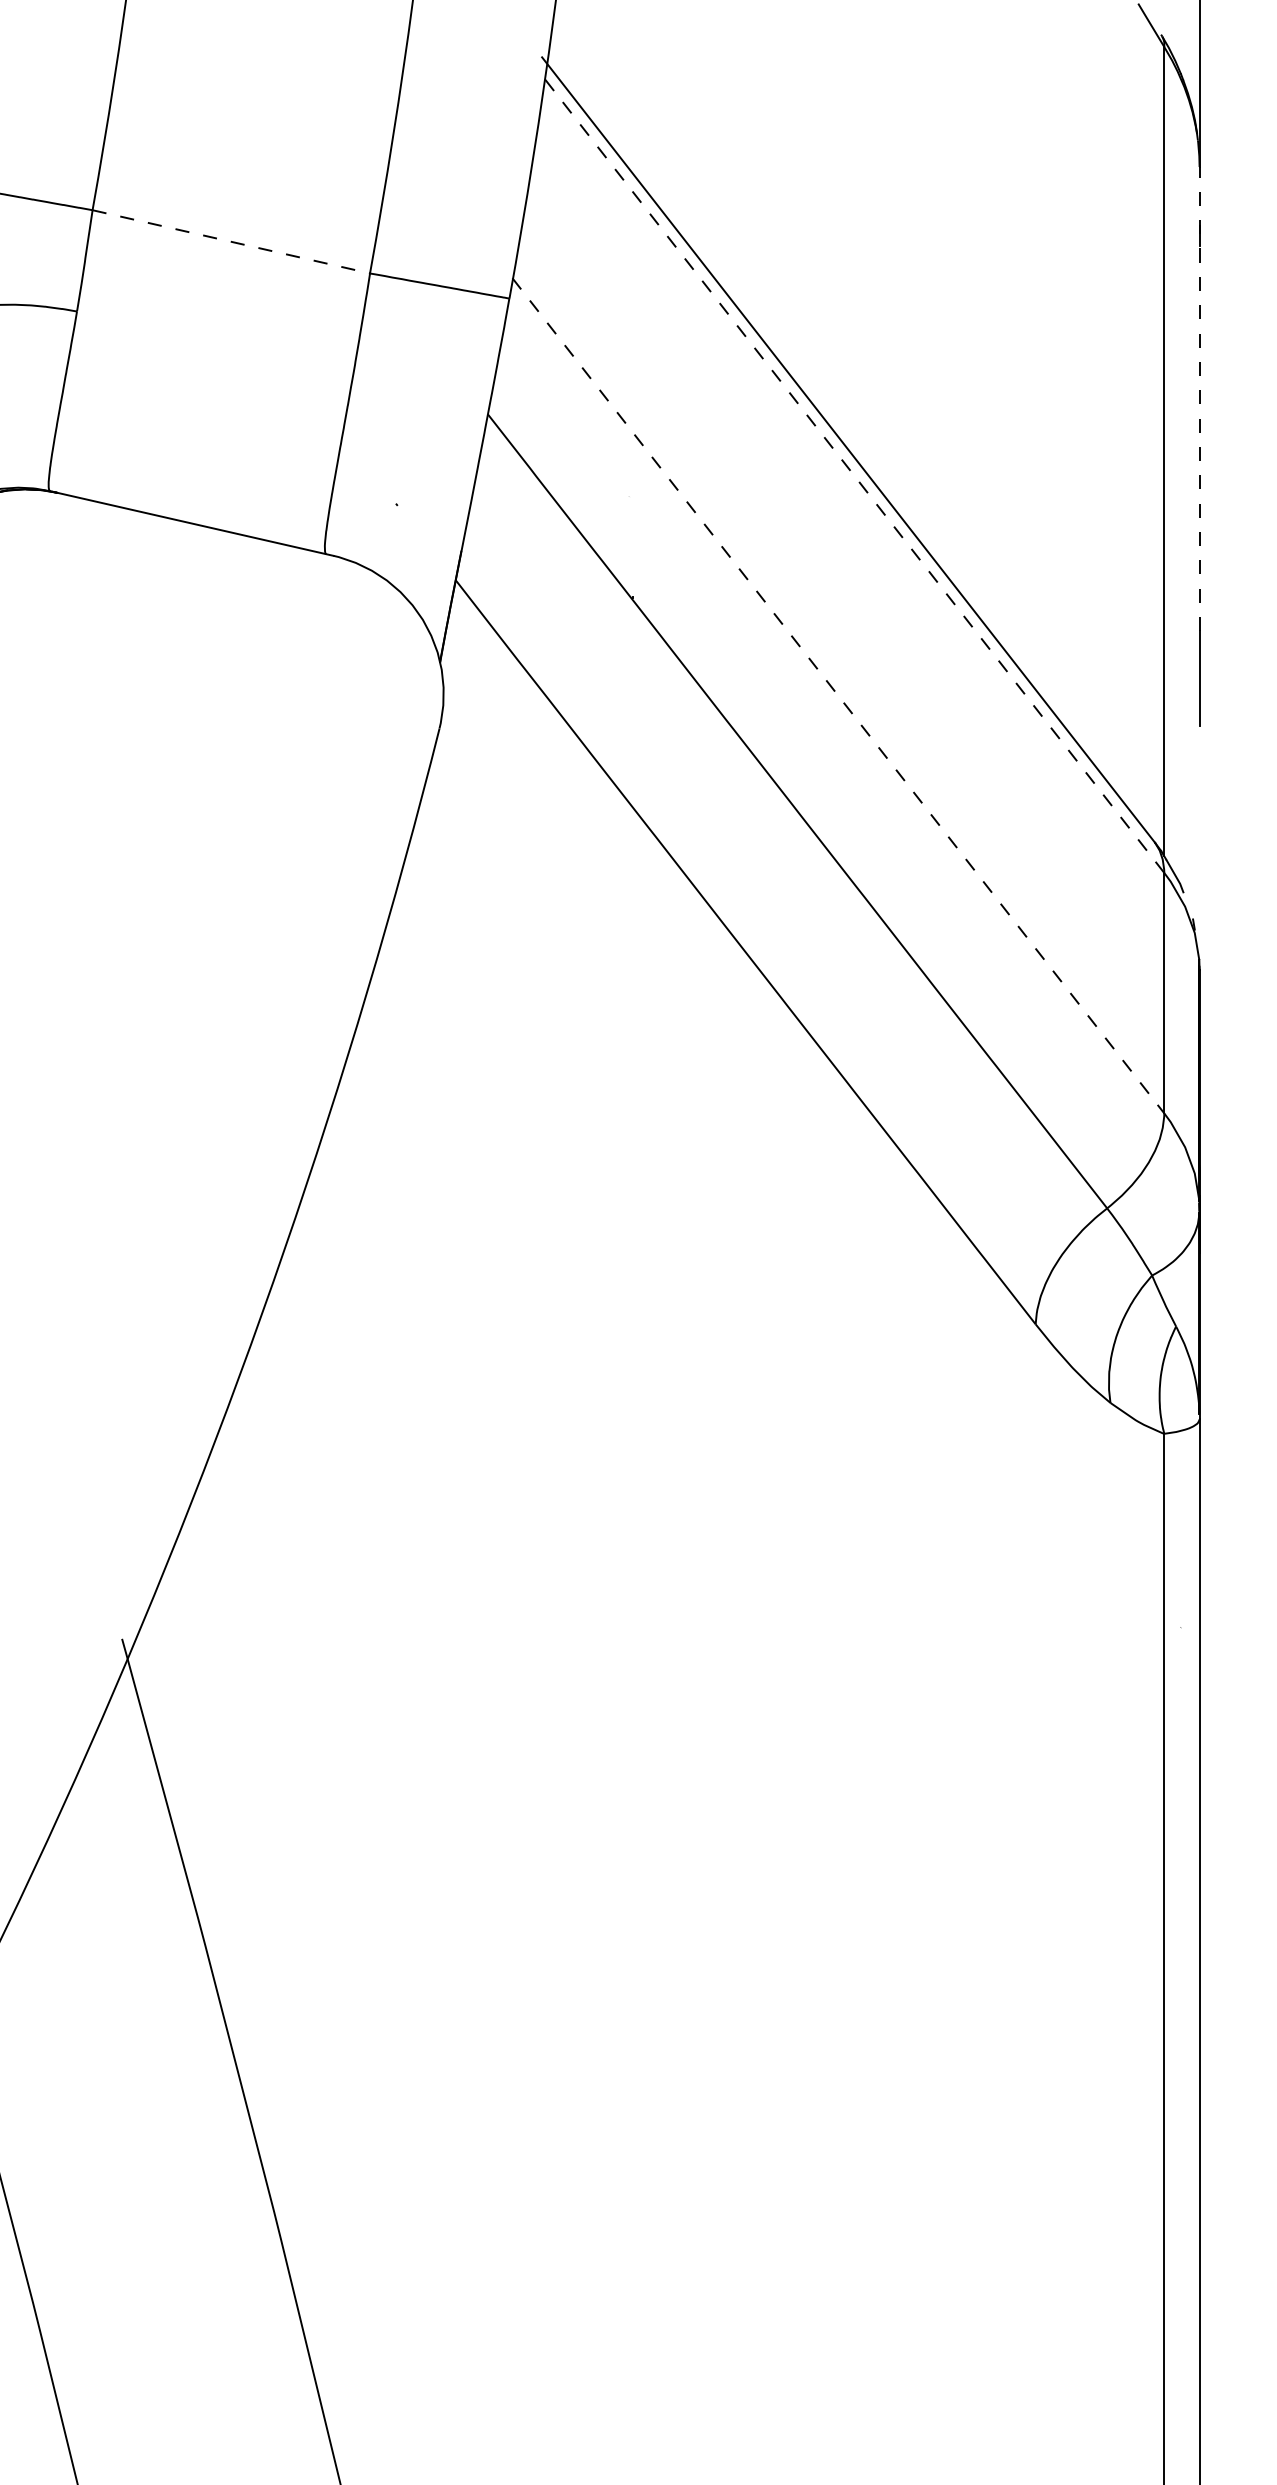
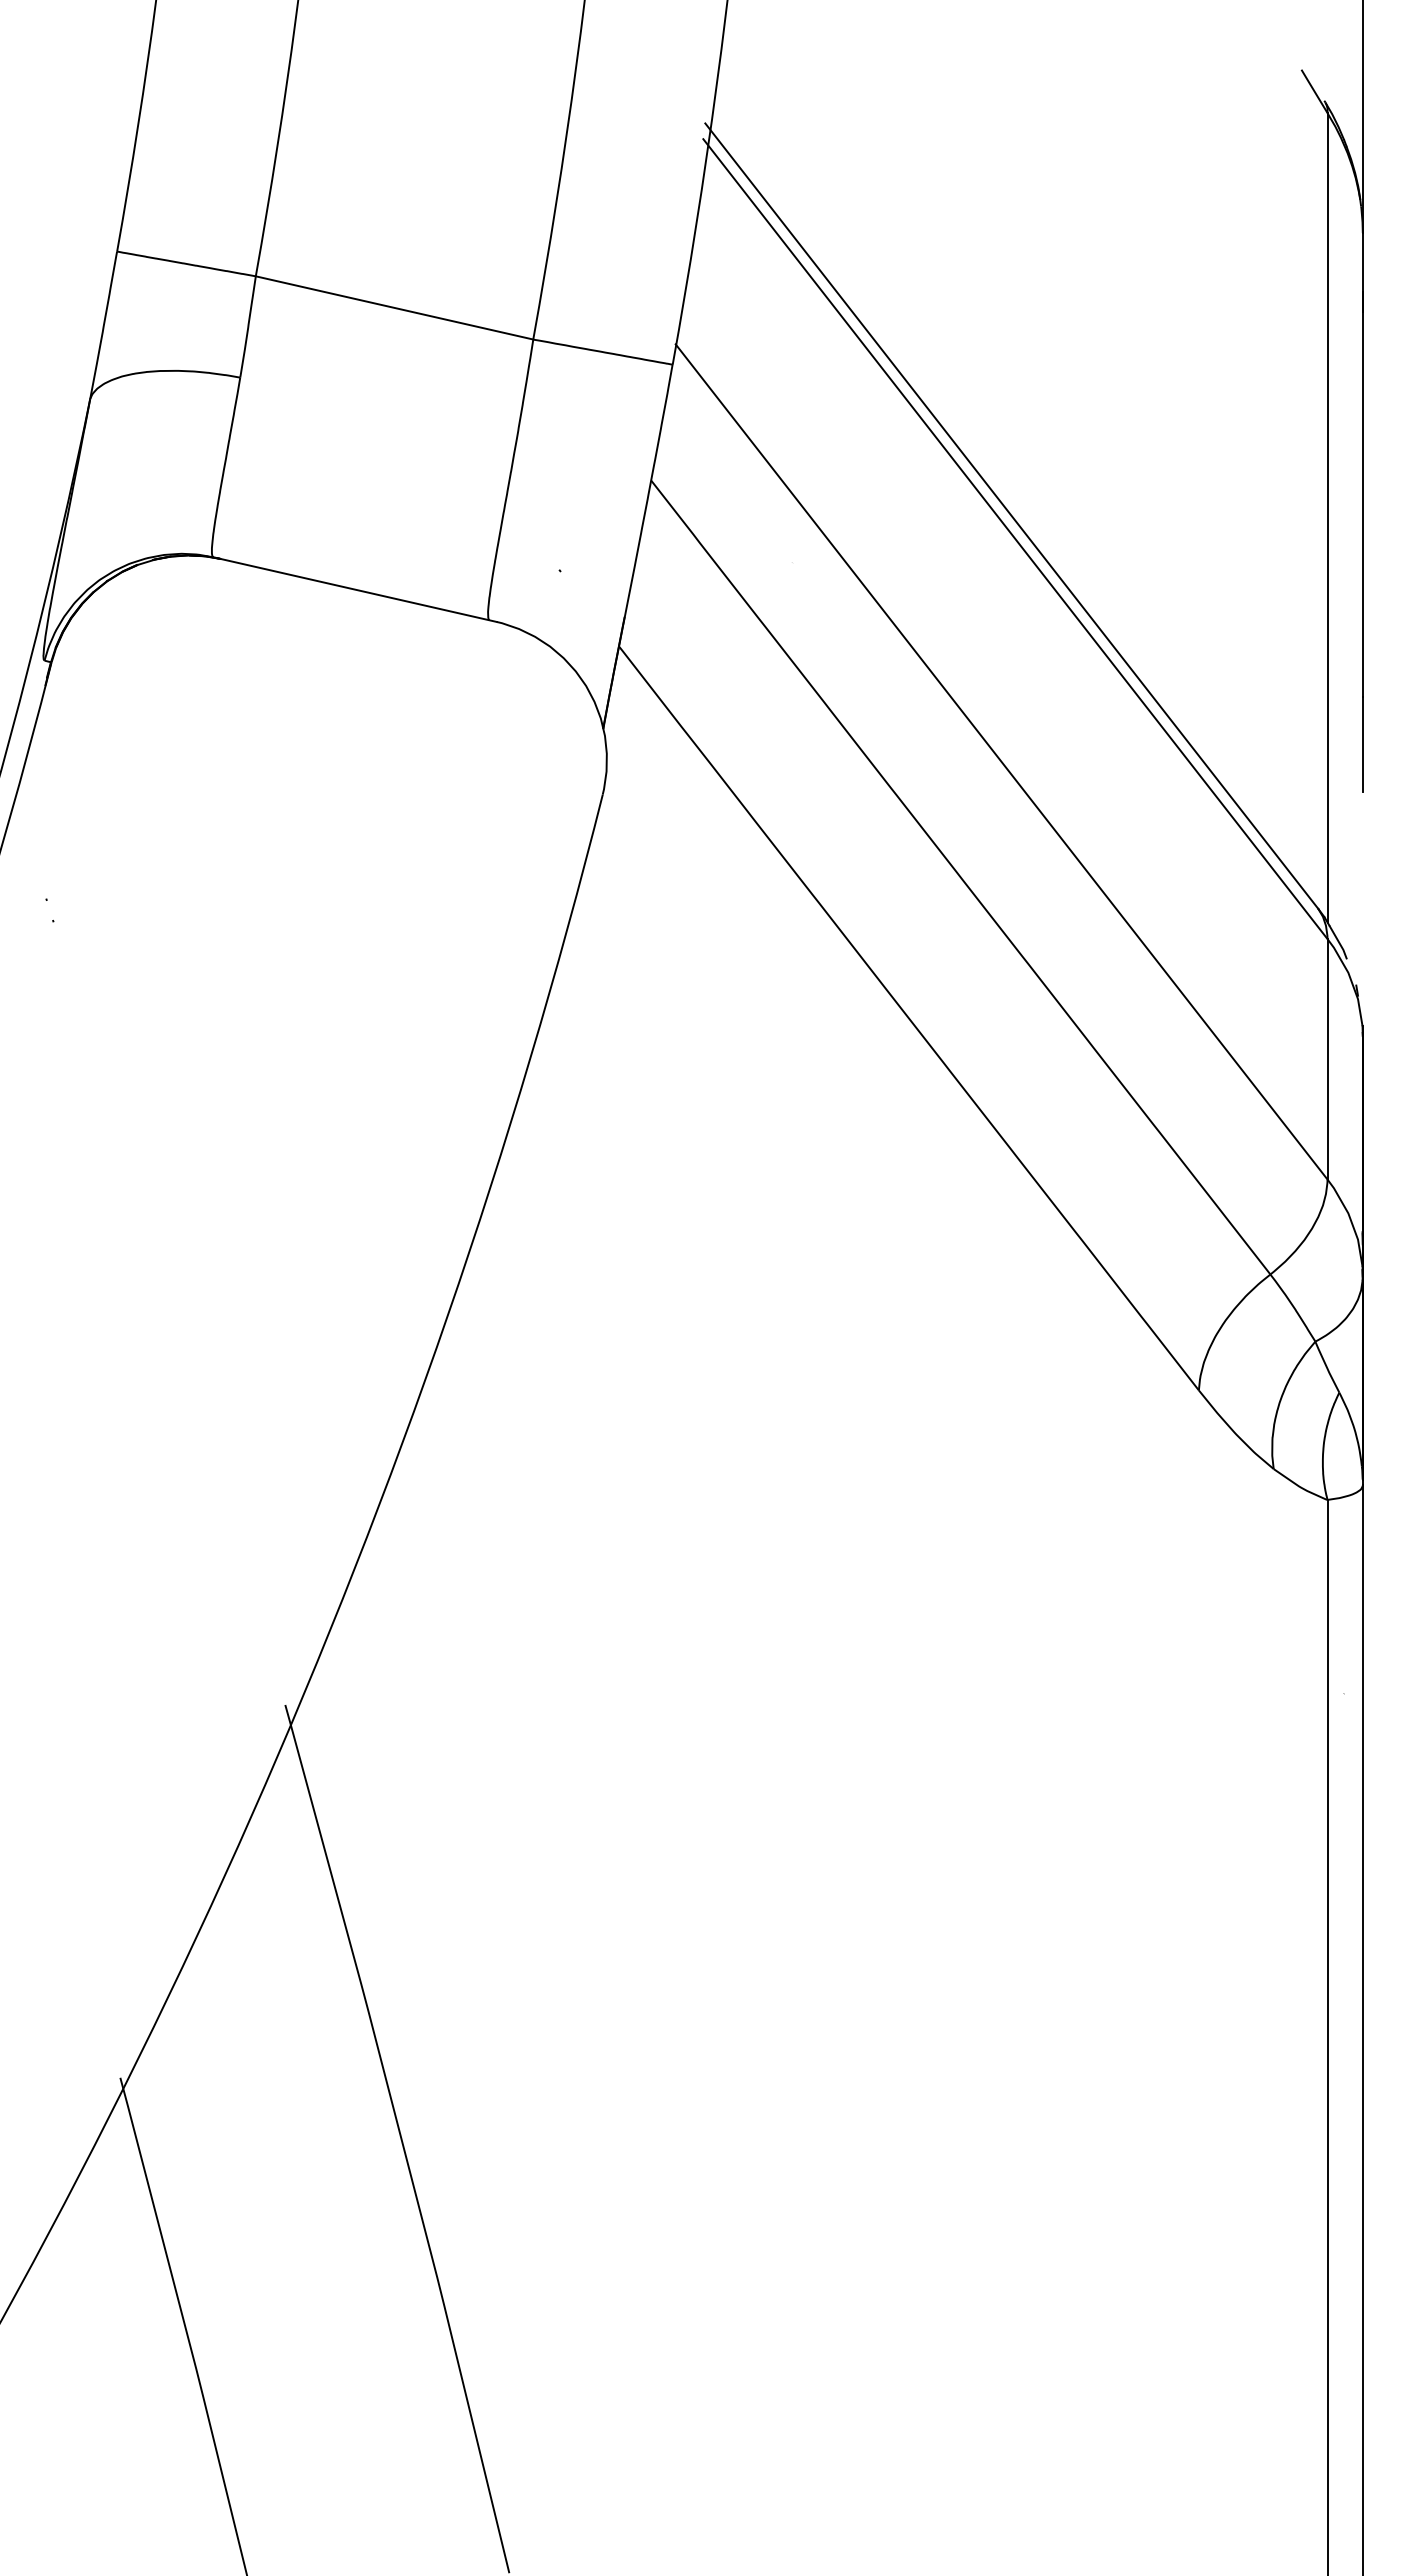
line: (232, 242) -> (395, 308), dashed -> solid
line: (1199, 398) -> (1362, 464), dashed -> solid
line: (852, 472) -> (1015, 538), dashed -> solid
line: (838, 695) -> (1001, 761), dashed -> solid

